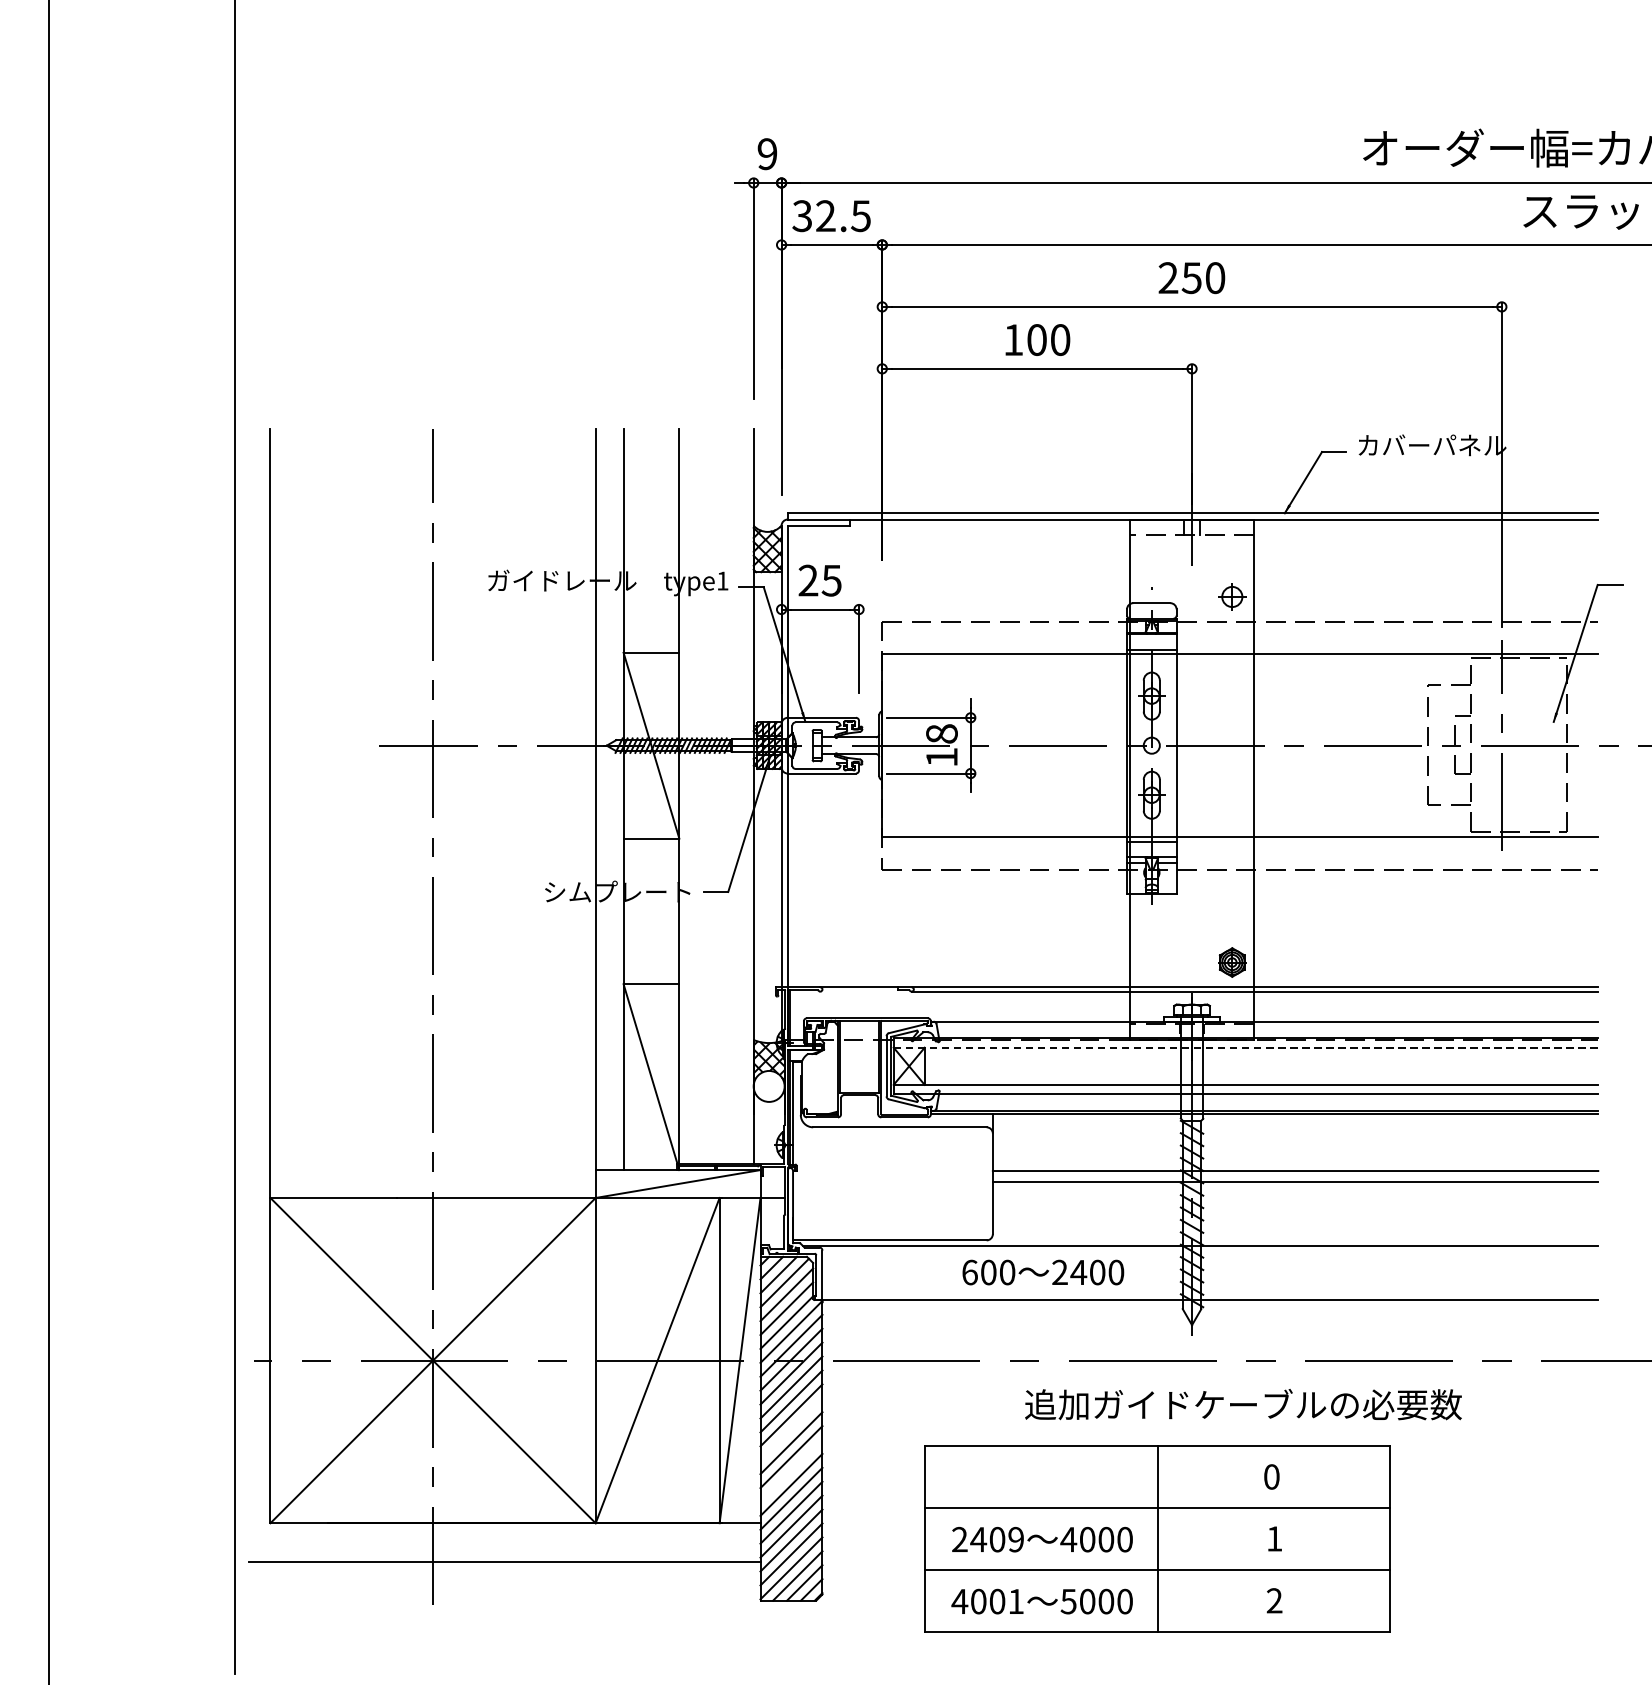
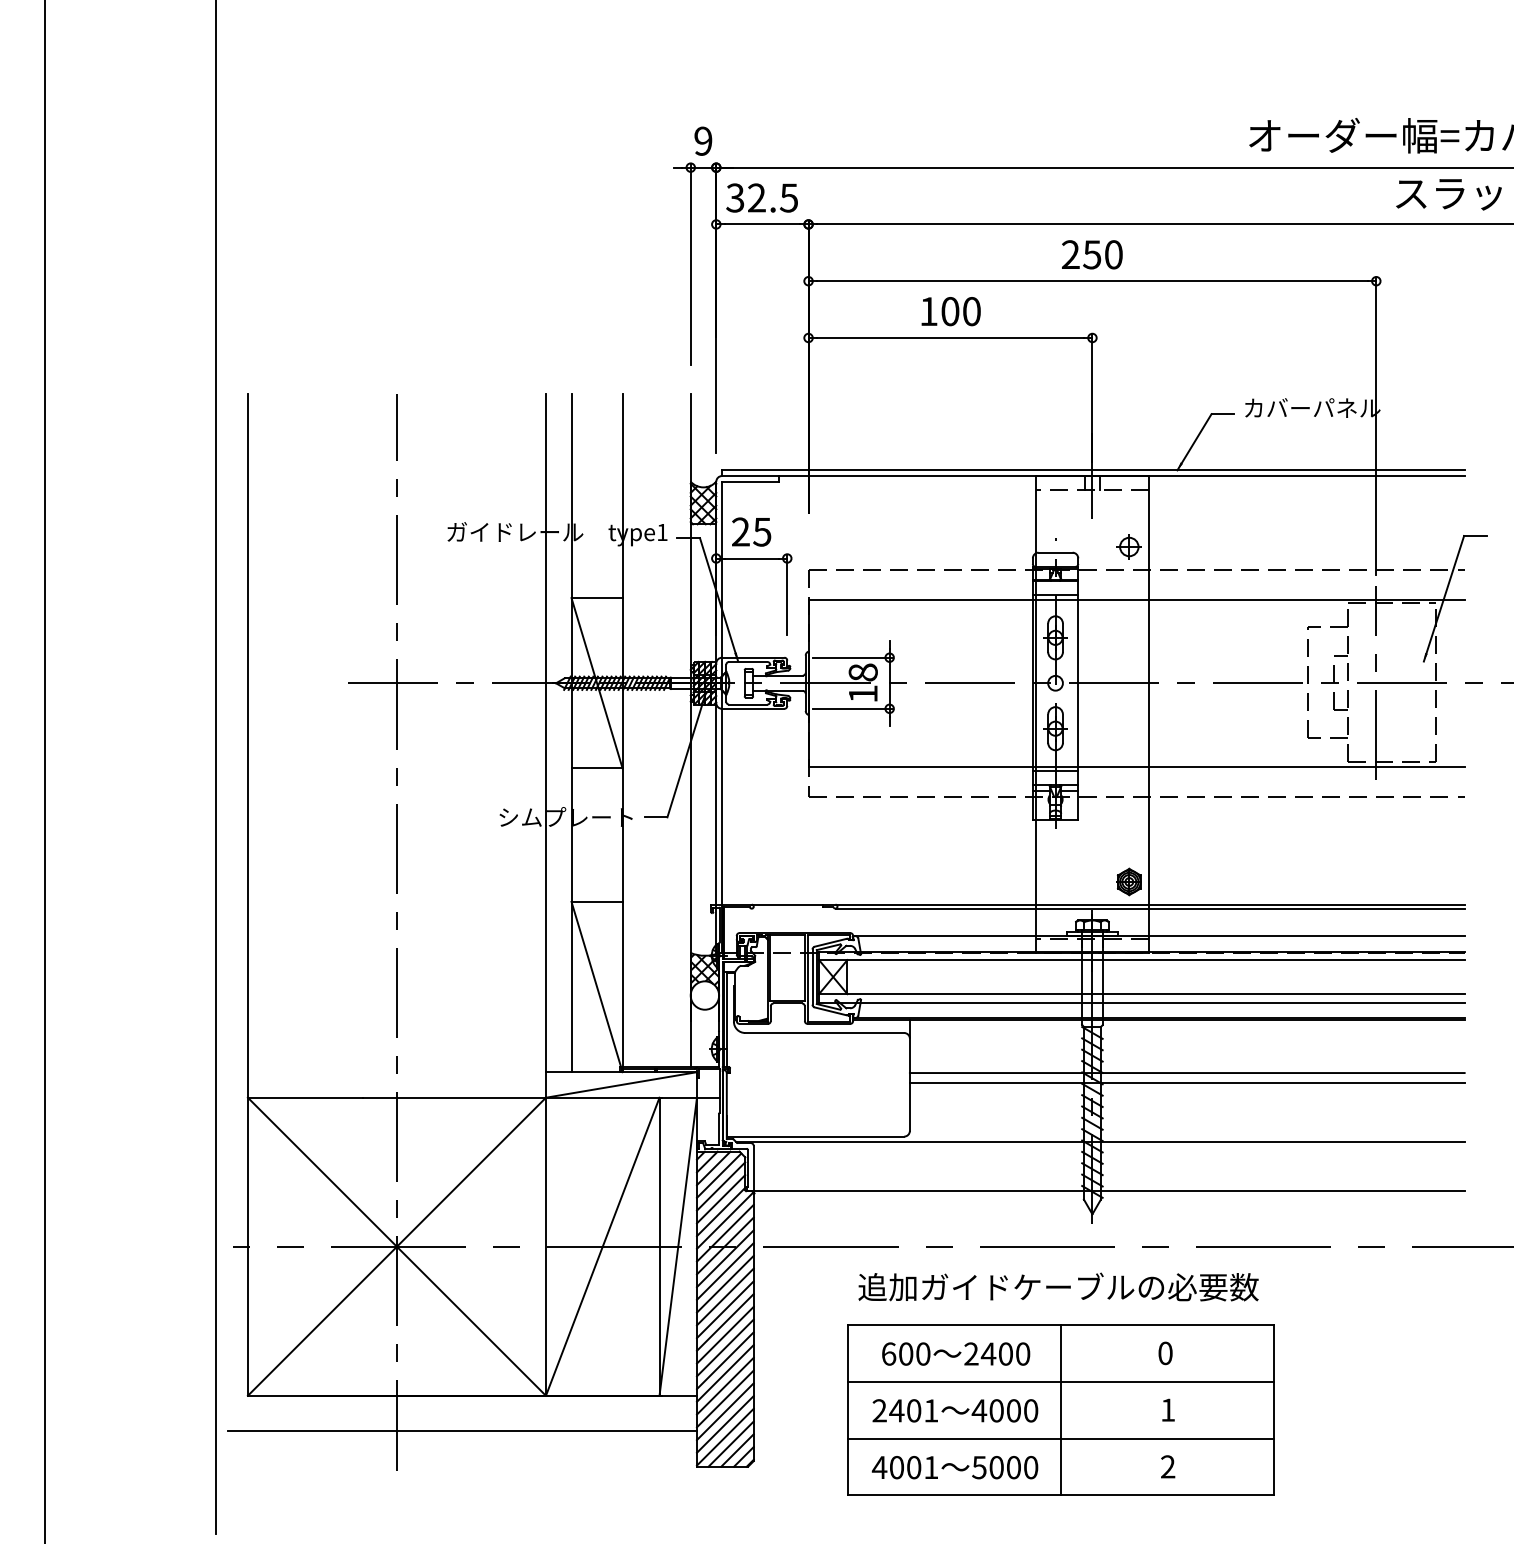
line: (1245, 1048) -> (1141, 960), dashed -> solid
text: (1043, 1271) -> (956, 1353), moved
text: (1243, 1403) -> (1058, 1286), moved
line: (791, 1429) -> (725, 1309), added
line: (791, 1470) -> (725, 1347), added
text: (1016, 1539) -> (931, 1410), 2409 -> 2401

